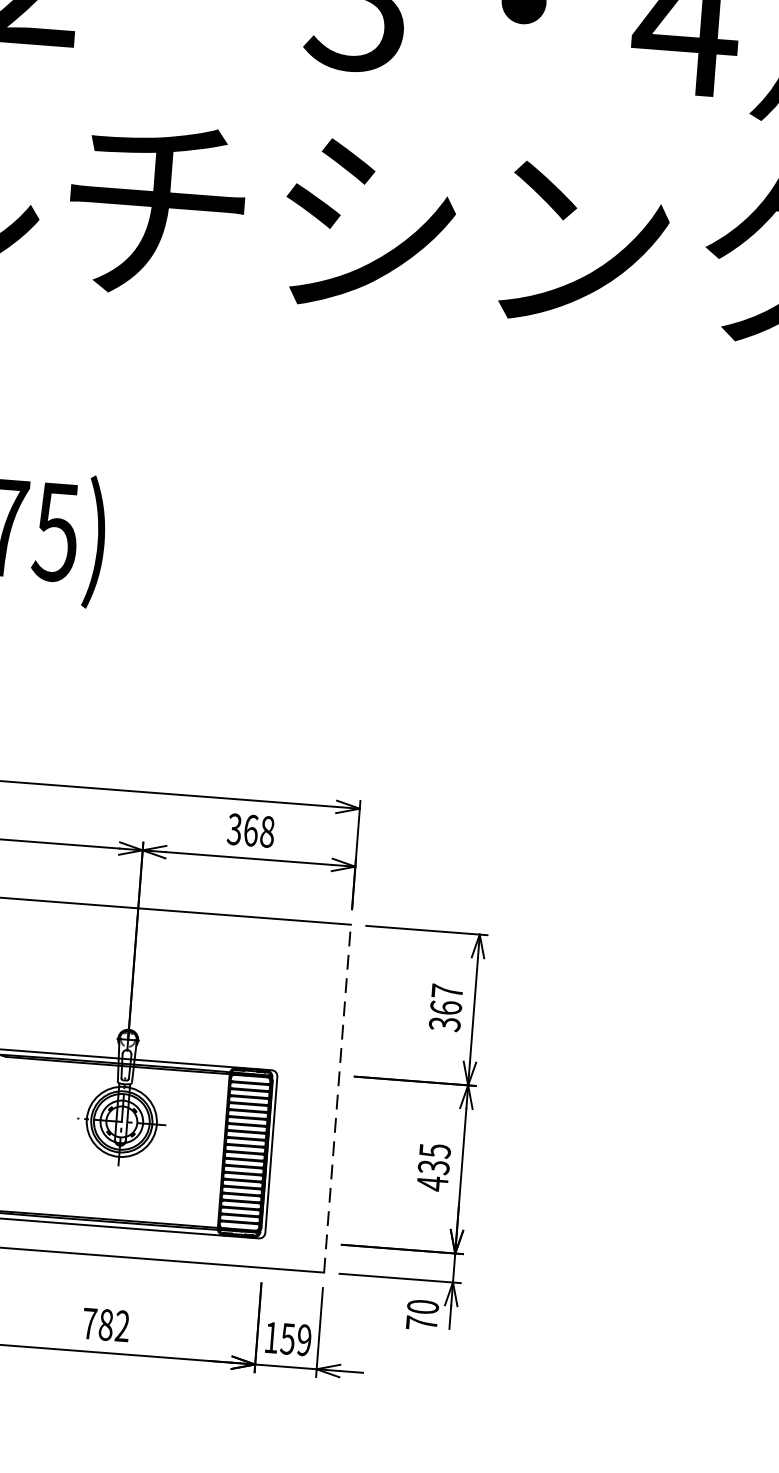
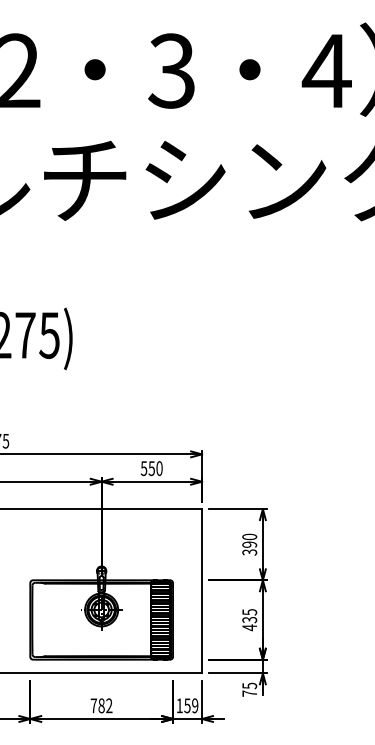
text: (250, 830) -> (151, 468), 368 -> 550
text: (446, 998) -> (249, 540), 367 -> 390
line: (338, 1097) -> (202, 590), dashed -> solid
text: (422, 1306) -> (249, 685), 70 -> 75

